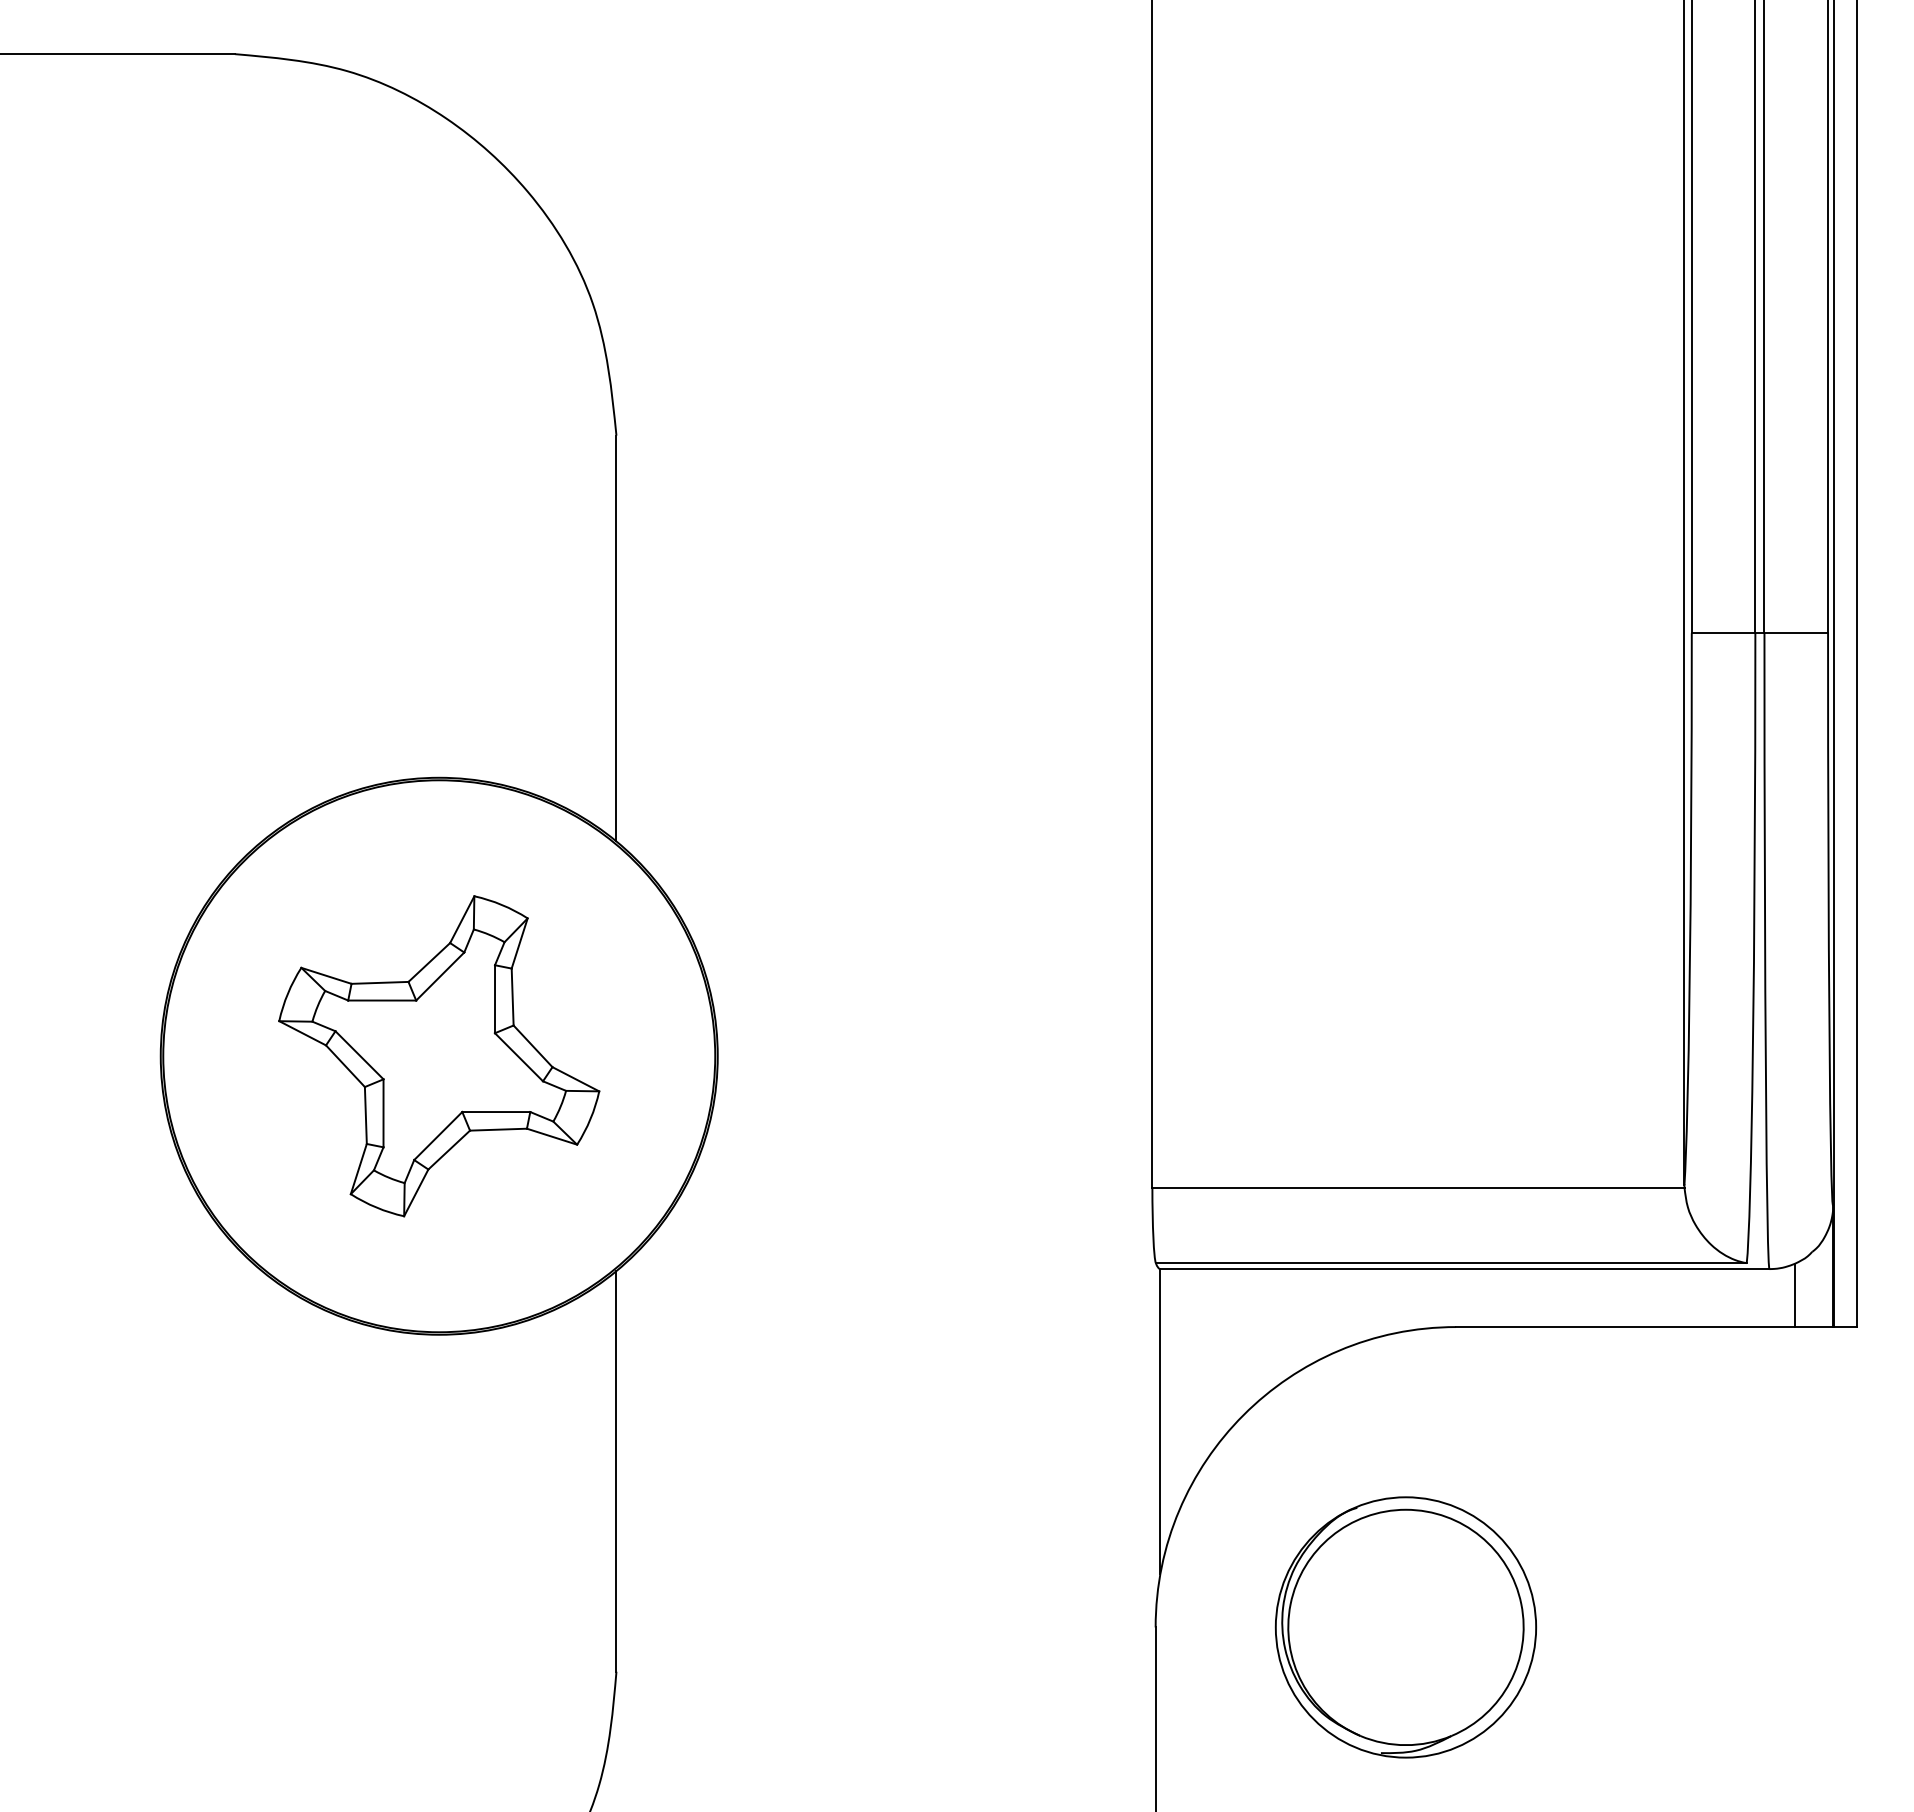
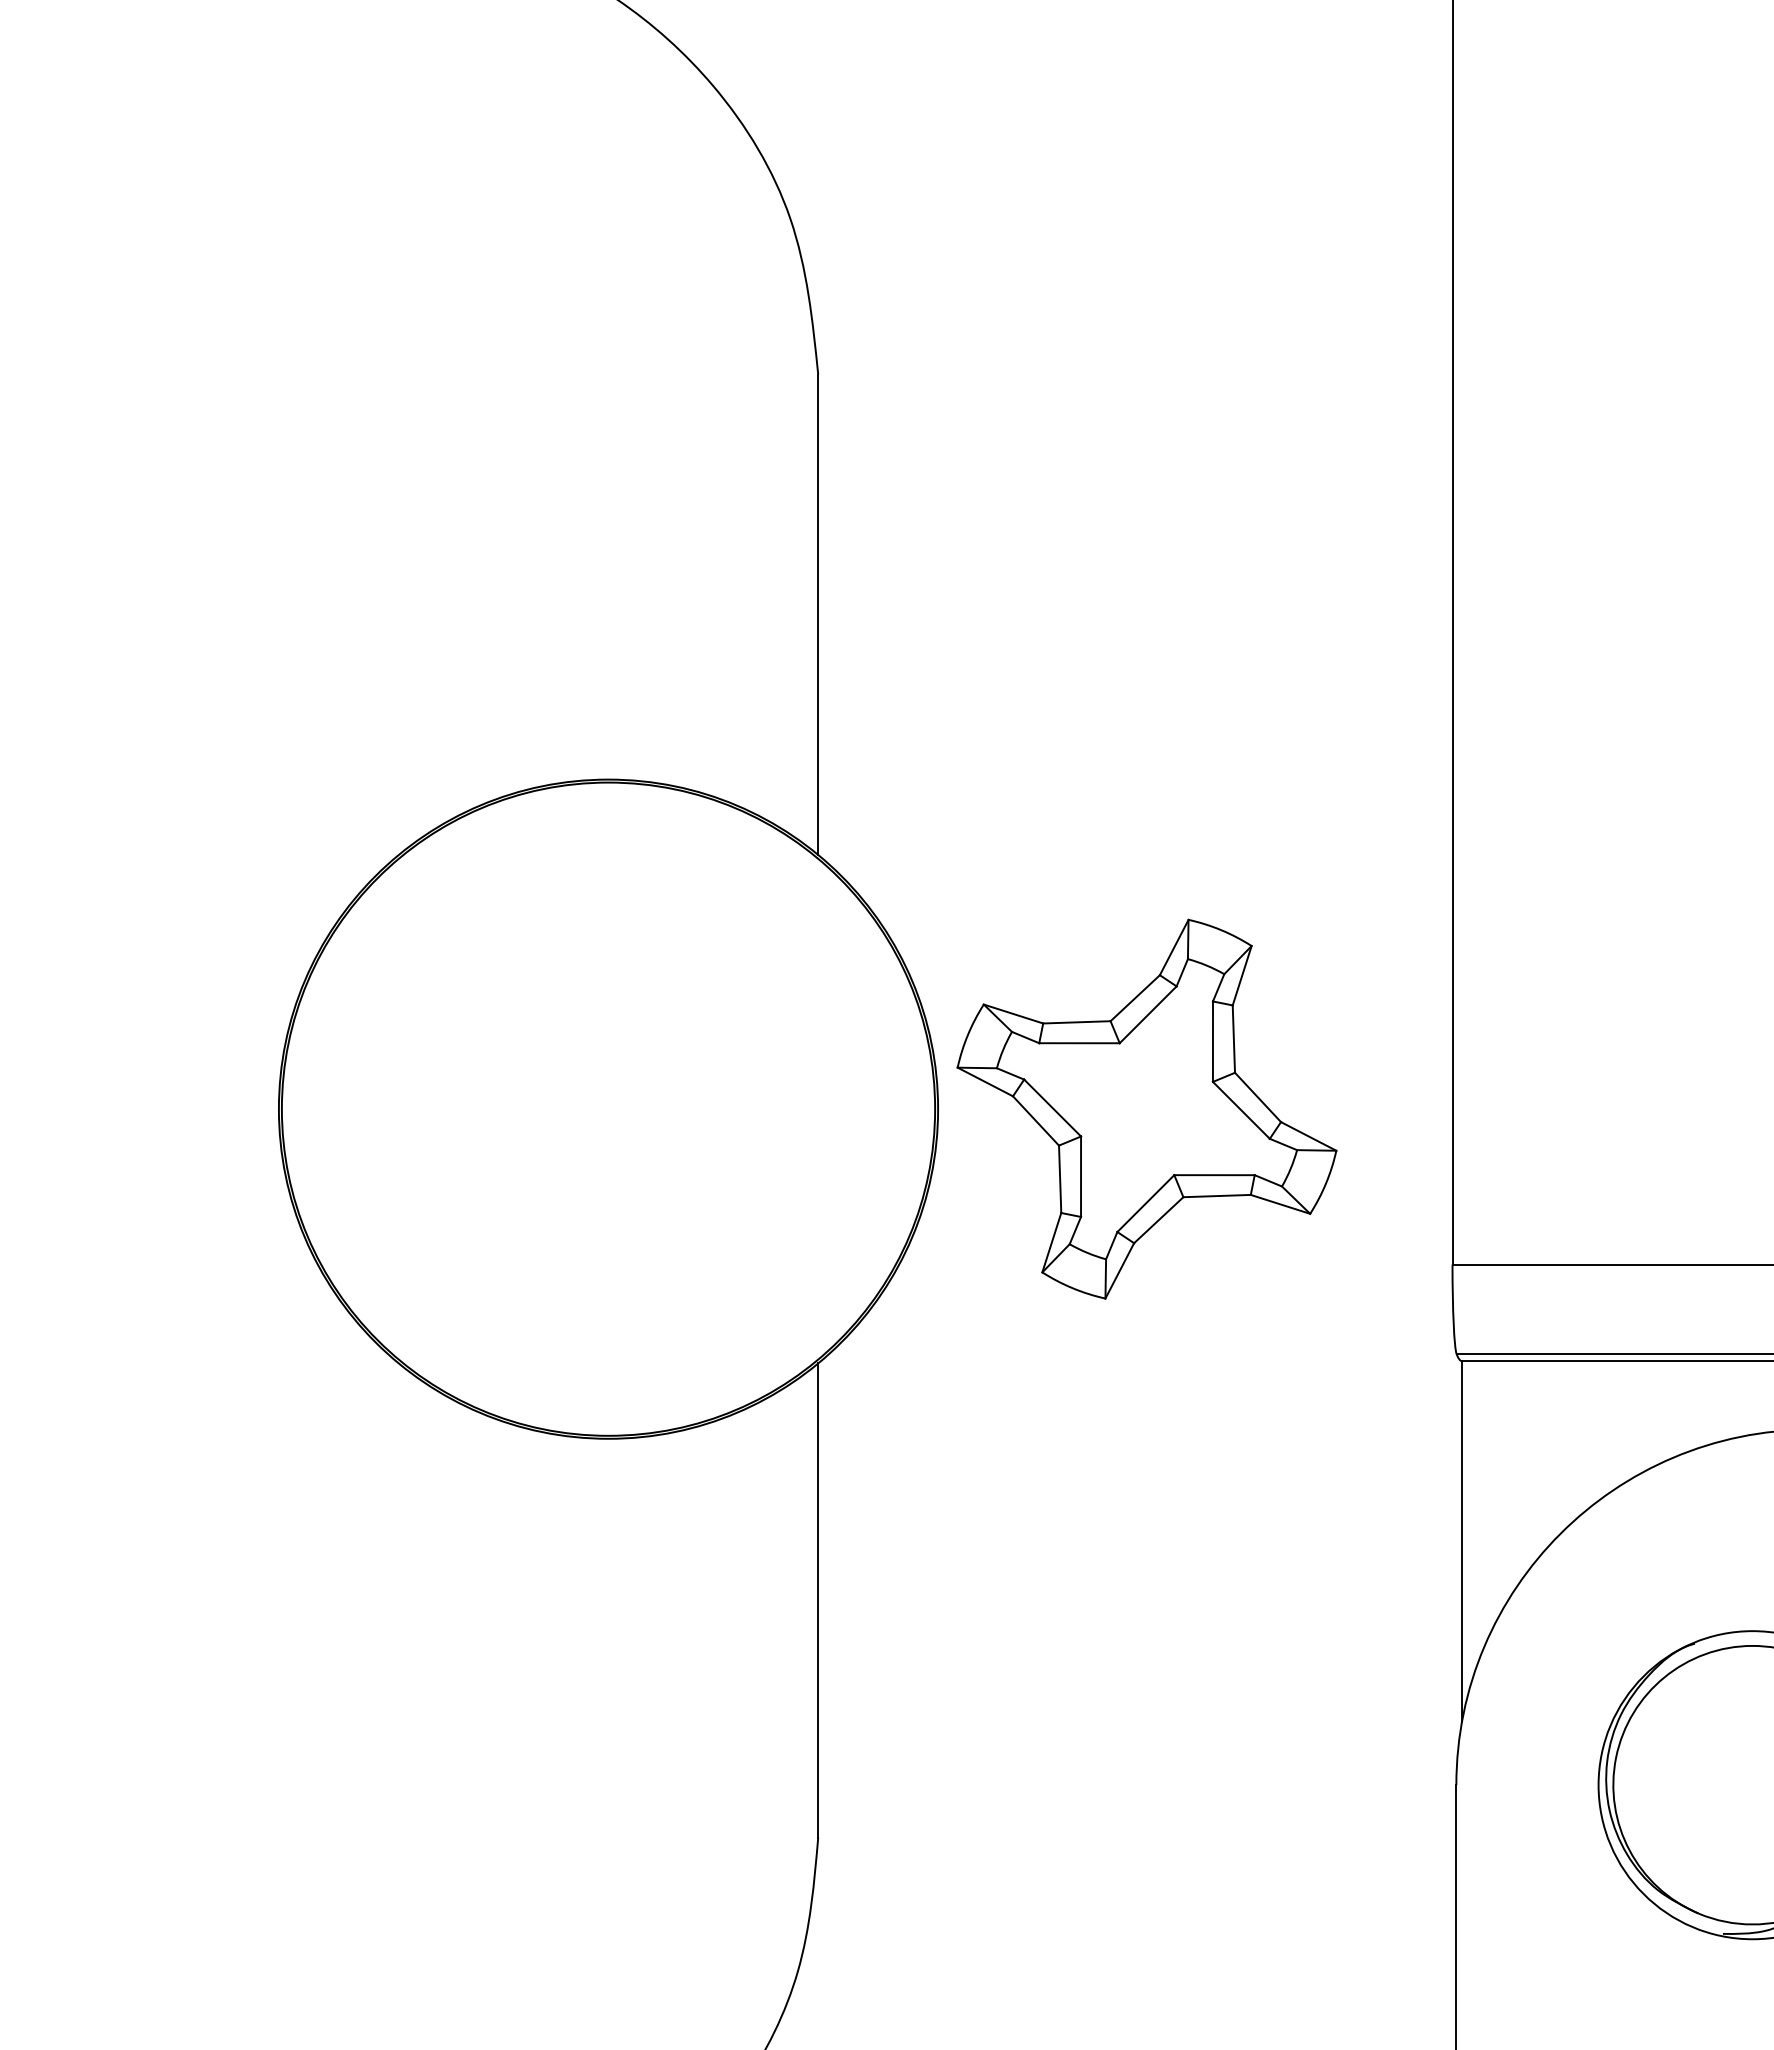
part: (439, 1056) -> (1147, 1109), moved

